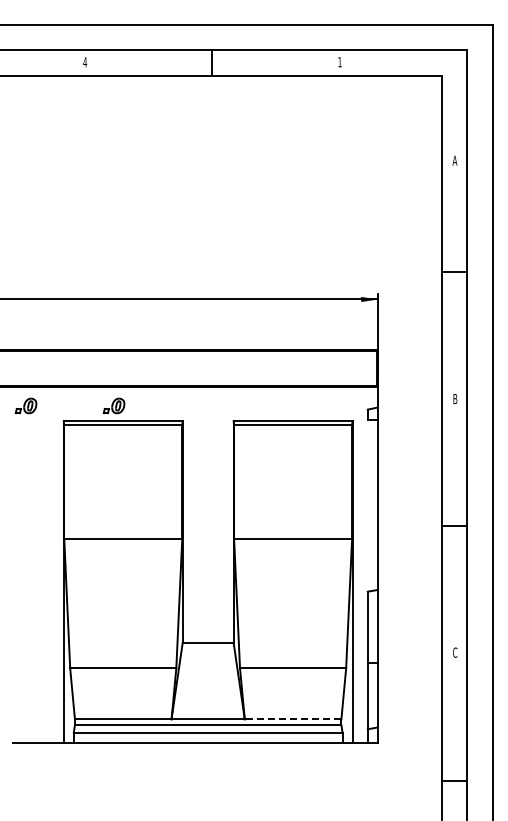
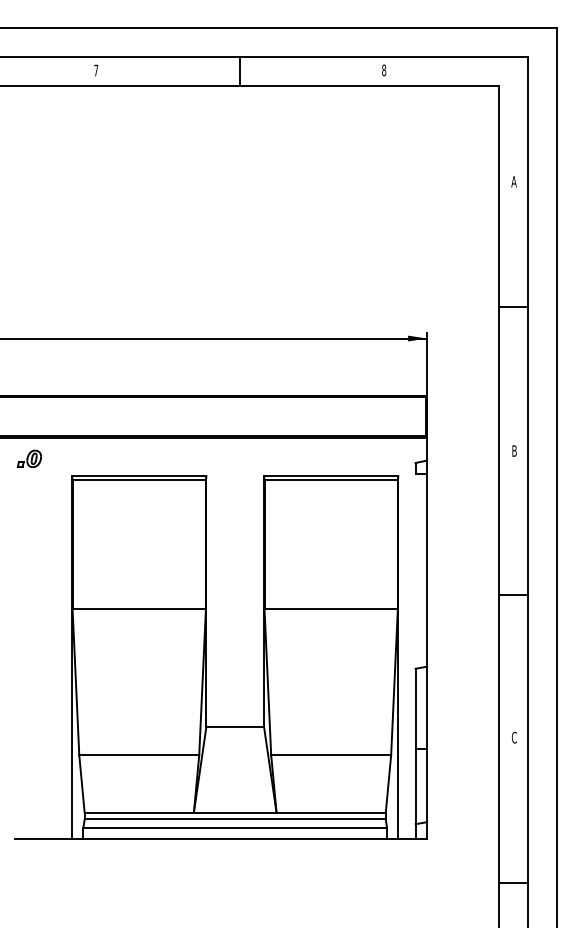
text: (85, 62) -> (96, 70), 4 -> 7
text: (339, 62) -> (383, 70), 1 -> 8
part: (113, 405) -> (128, 458), removed
line: (292, 719) -> (330, 813), dashed -> solid

